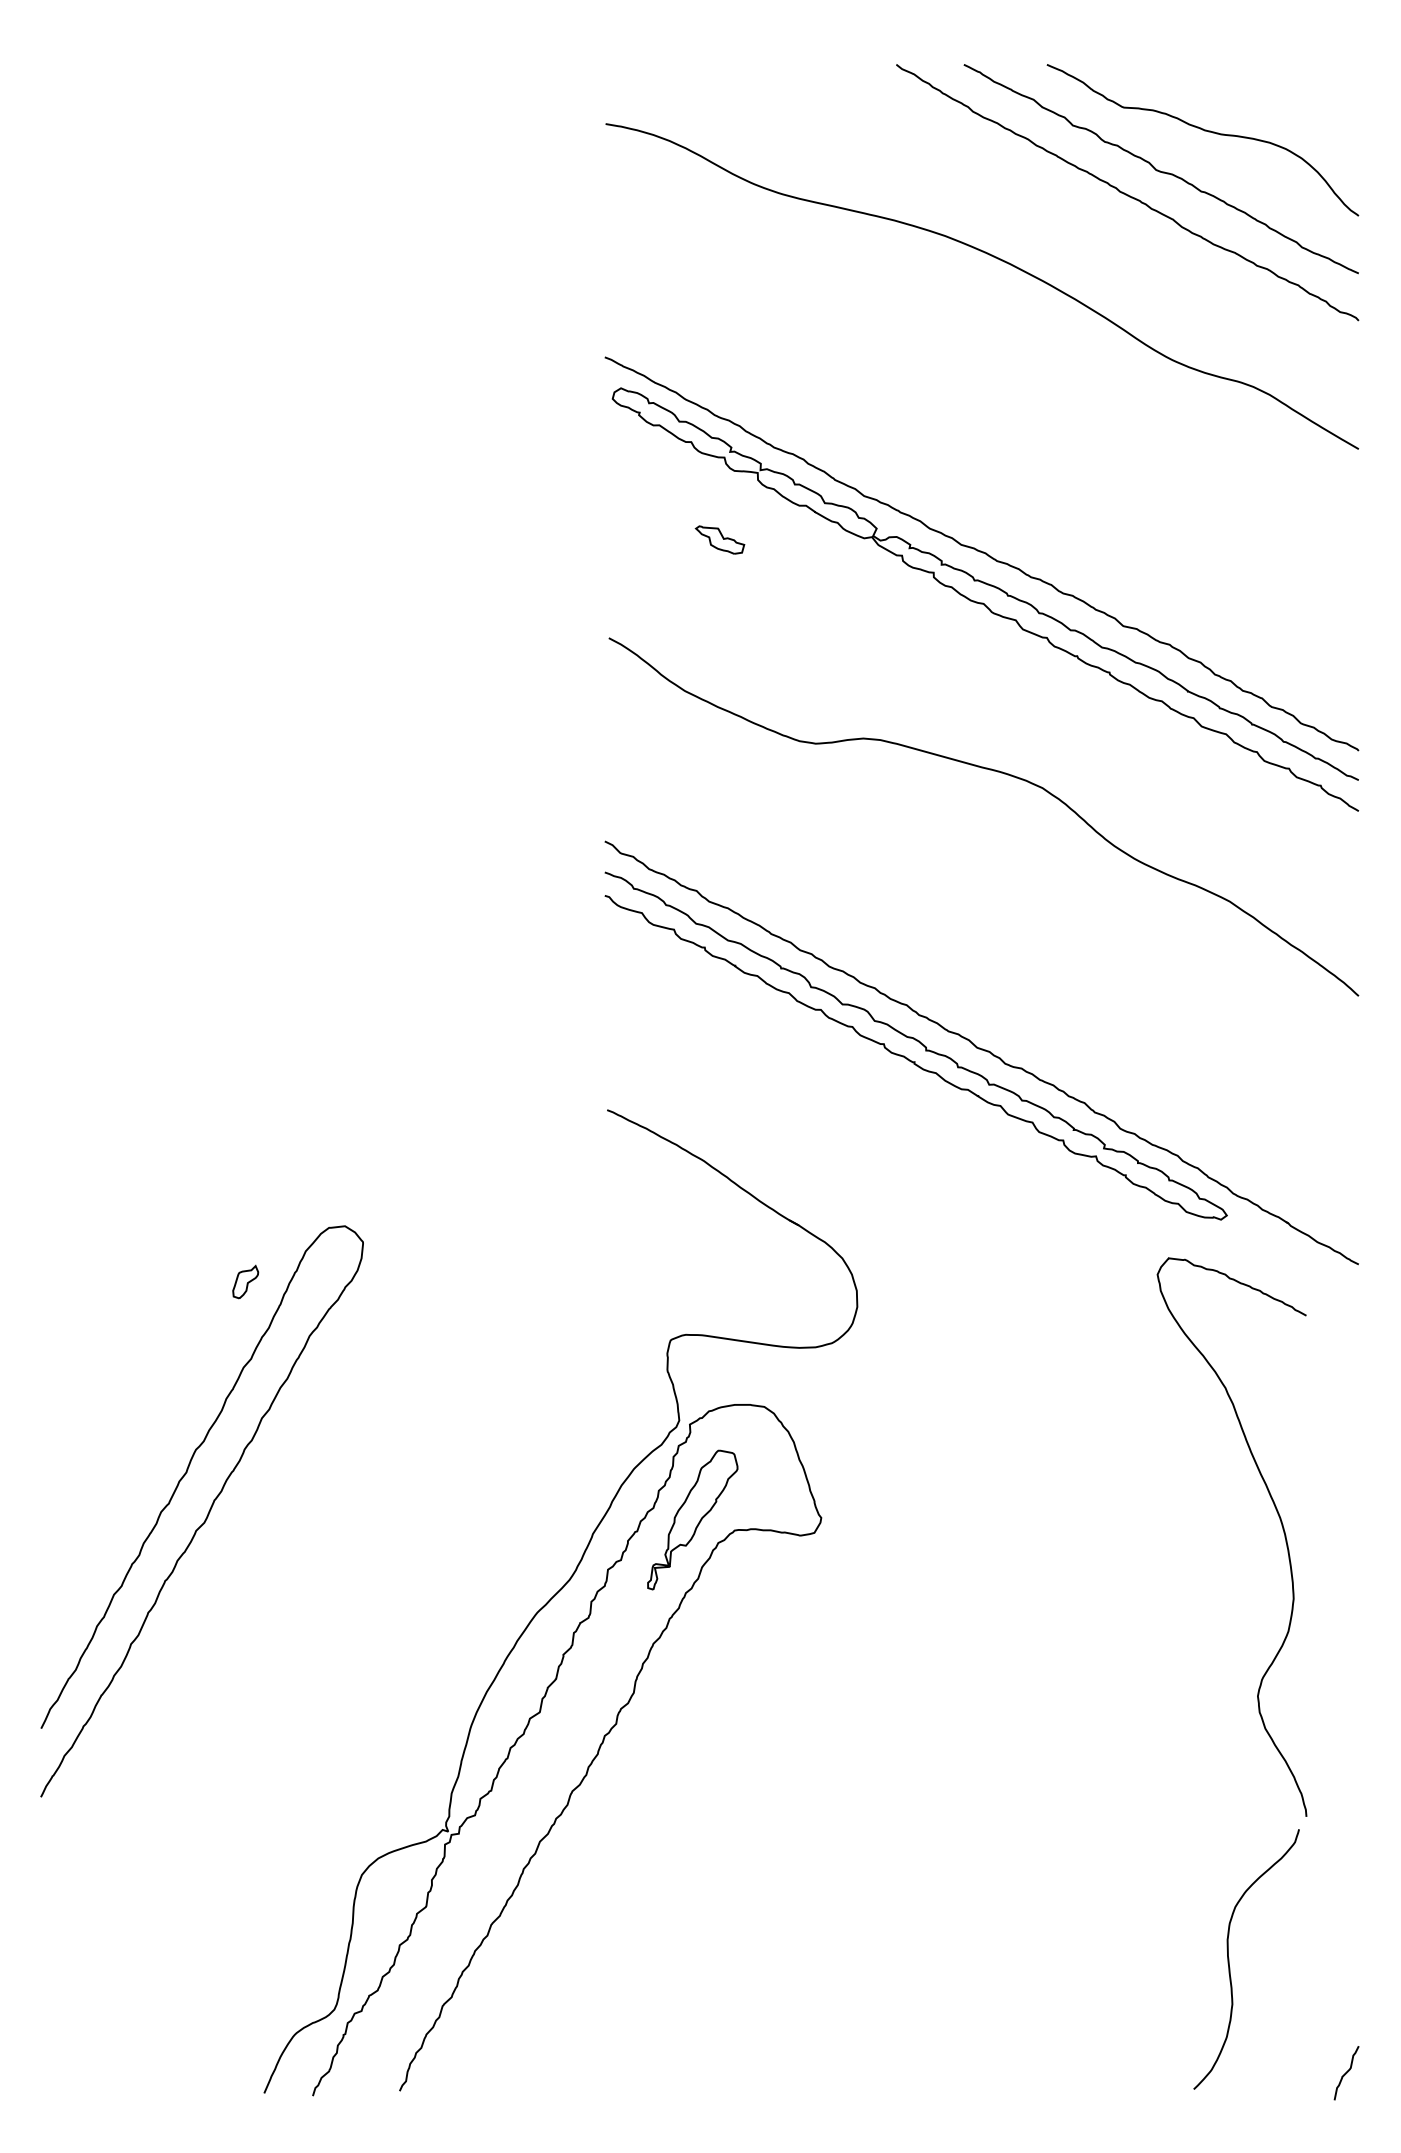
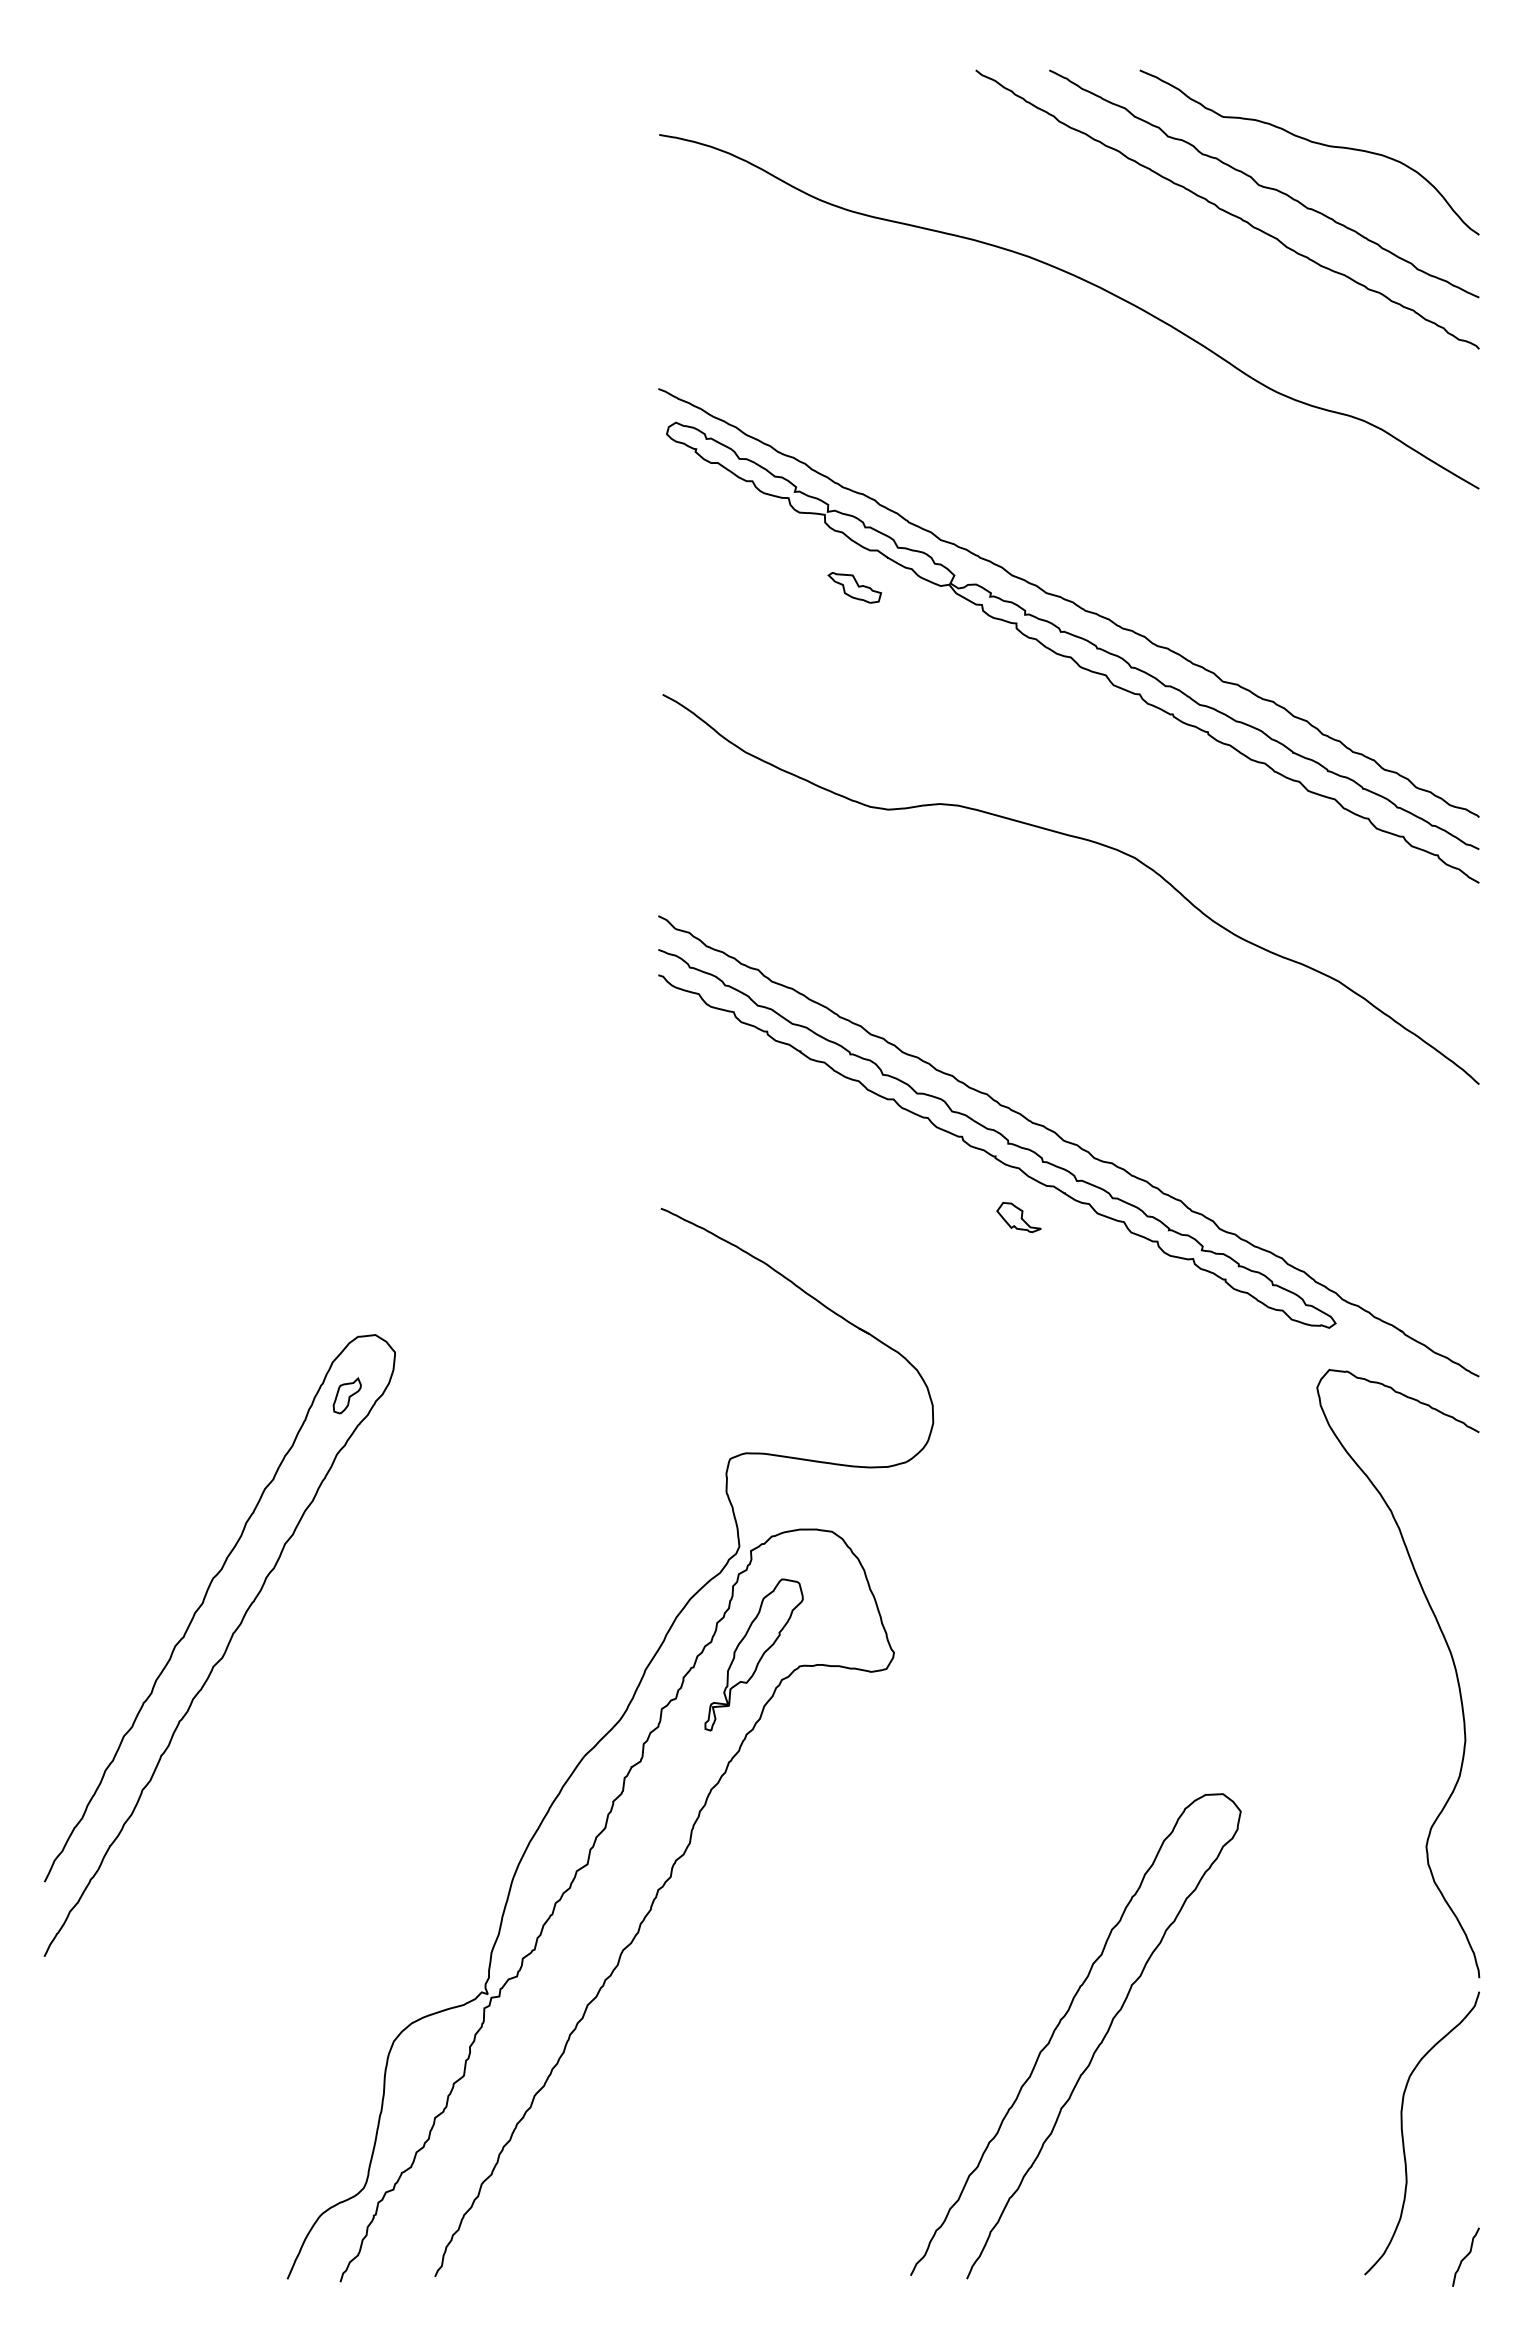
part: (719, 539) -> (854, 587), moved
part: (935, 1118) -> (1018, 1217), added
part: (244, 1281) -> (346, 1395), moved
curve: (1280, 1520) -> (1450, 1655), moved
curve: (972, 1861) -> (1058, 2026), added
curve: (1229, 1959) -> (1403, 2133), moved

